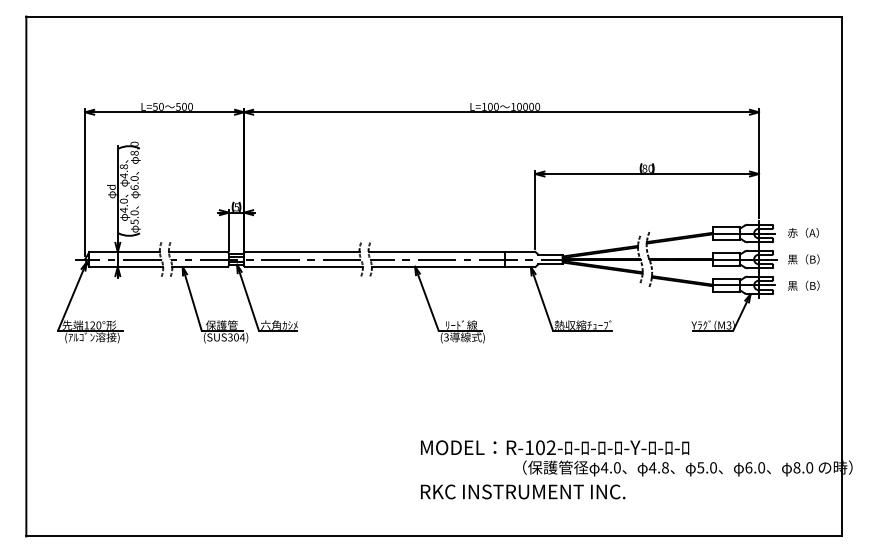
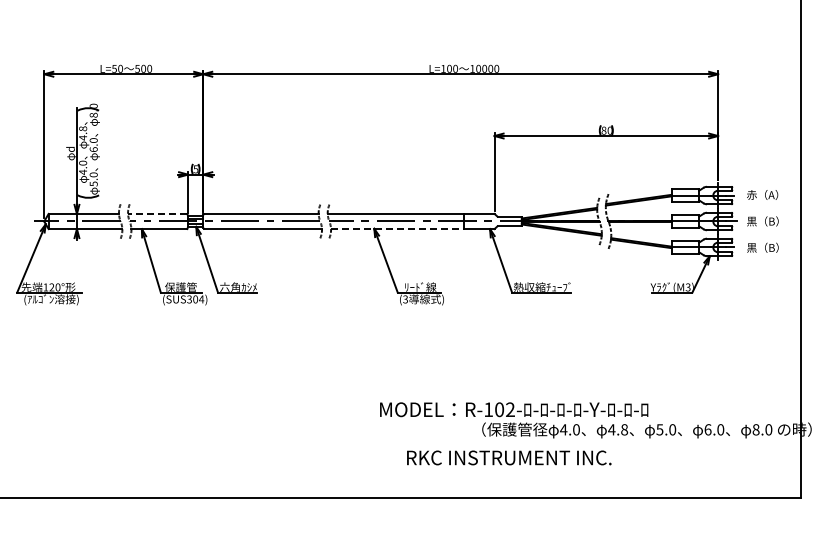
line: (198, 251) -> (157, 213), solid -> dashed
line: (438, 266) -> (397, 228), solid -> dashed
text: (523, 491) -> (509, 457), moved

